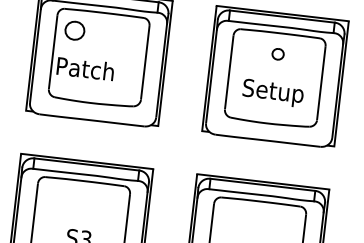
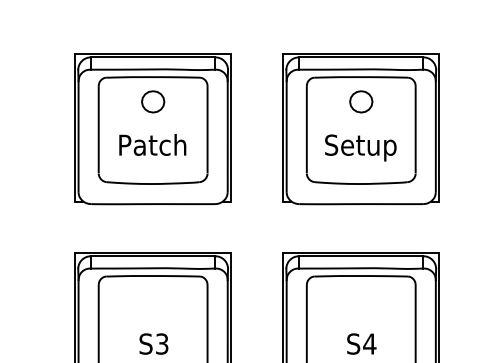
part: (75, 30) -> (153, 101), moved
part: (278, 53) -> (361, 101), size x1.67
text: (85, 68) -> (152, 144), moved

